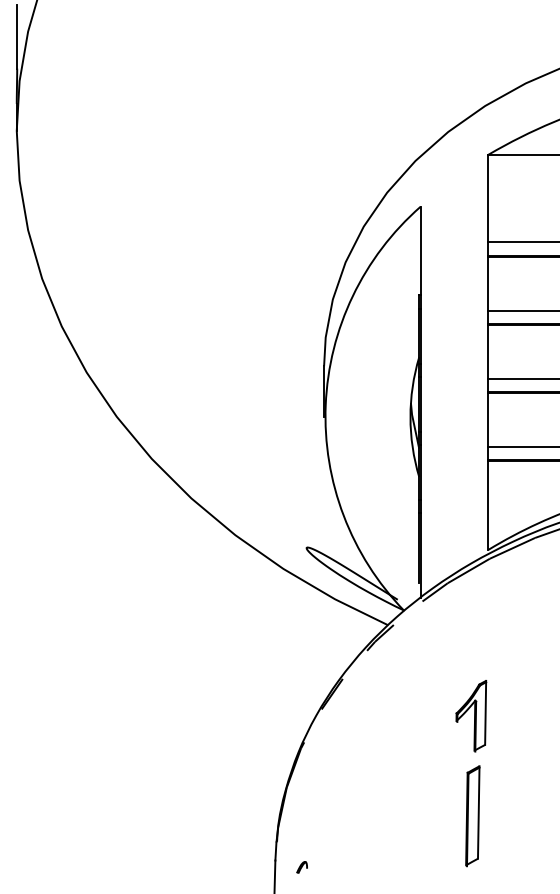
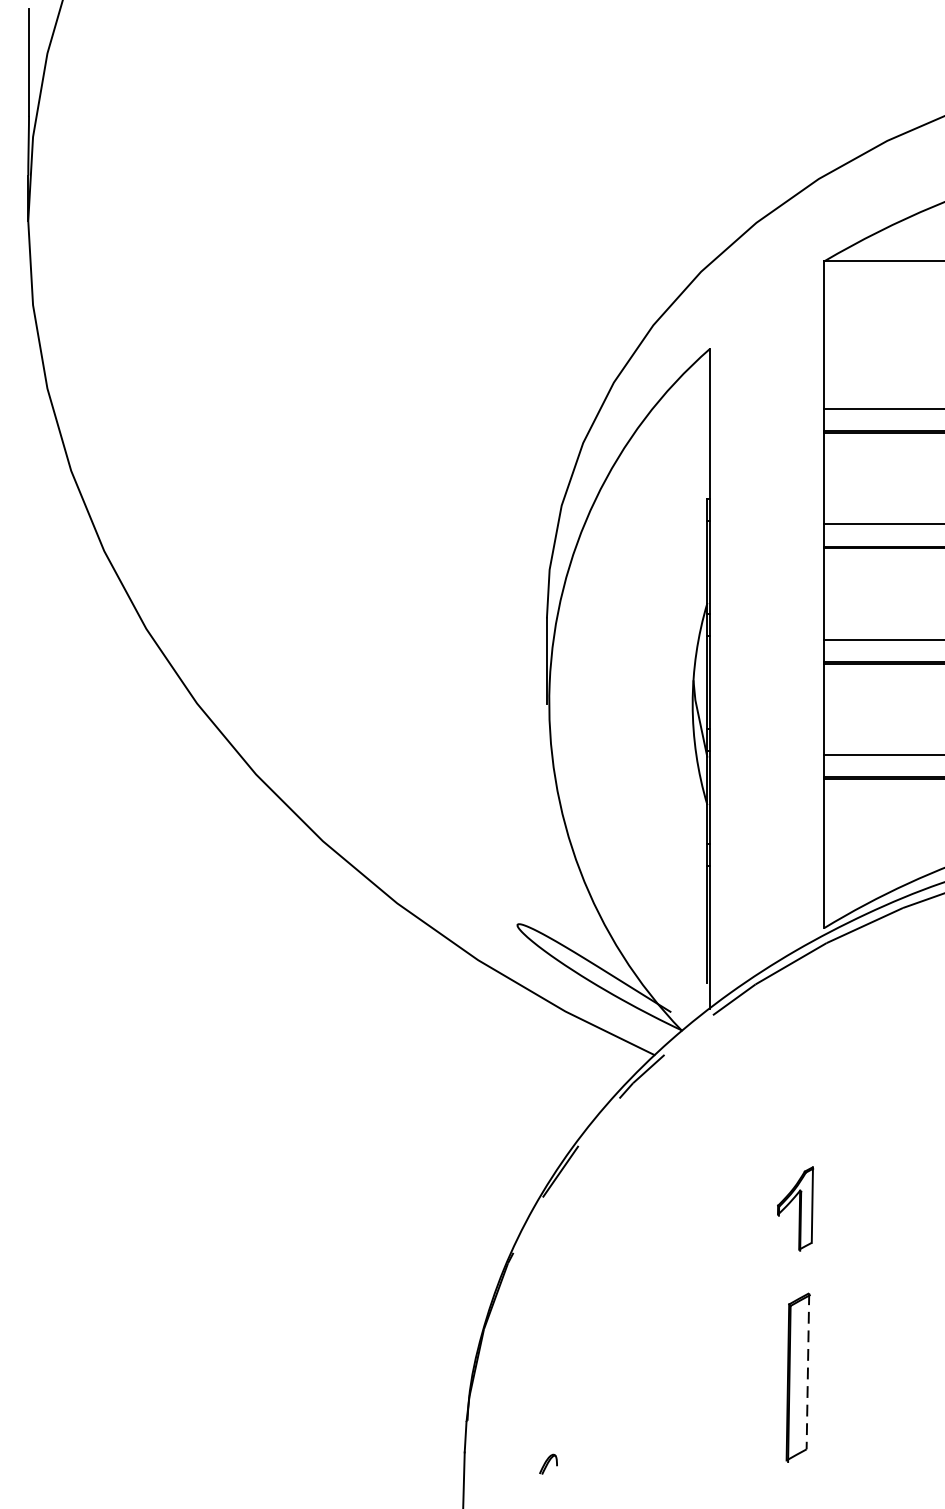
part: (471, 716) -> (795, 1209), size x0.7
line: (478, 813) -> (807, 1373), solid -> dashed
part: (301, 867) -> (547, 1464), moved

